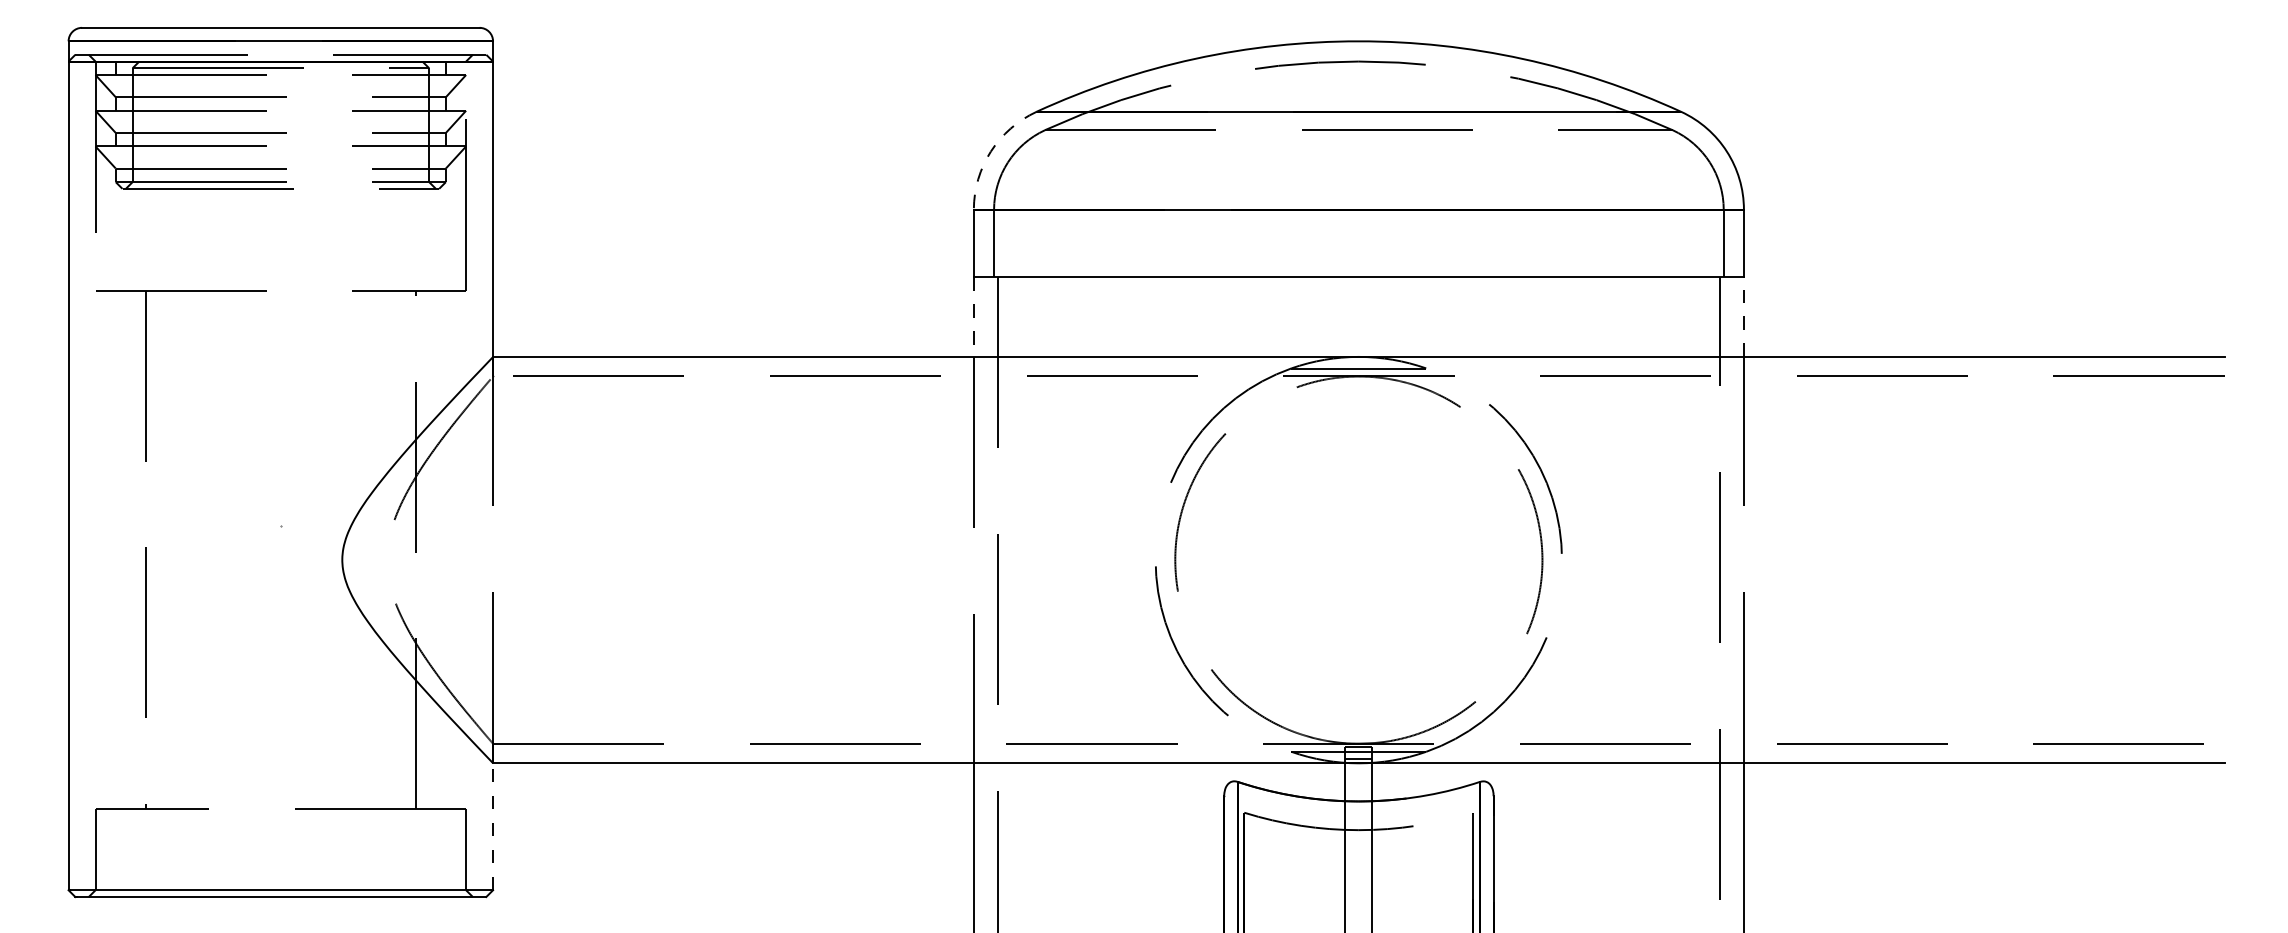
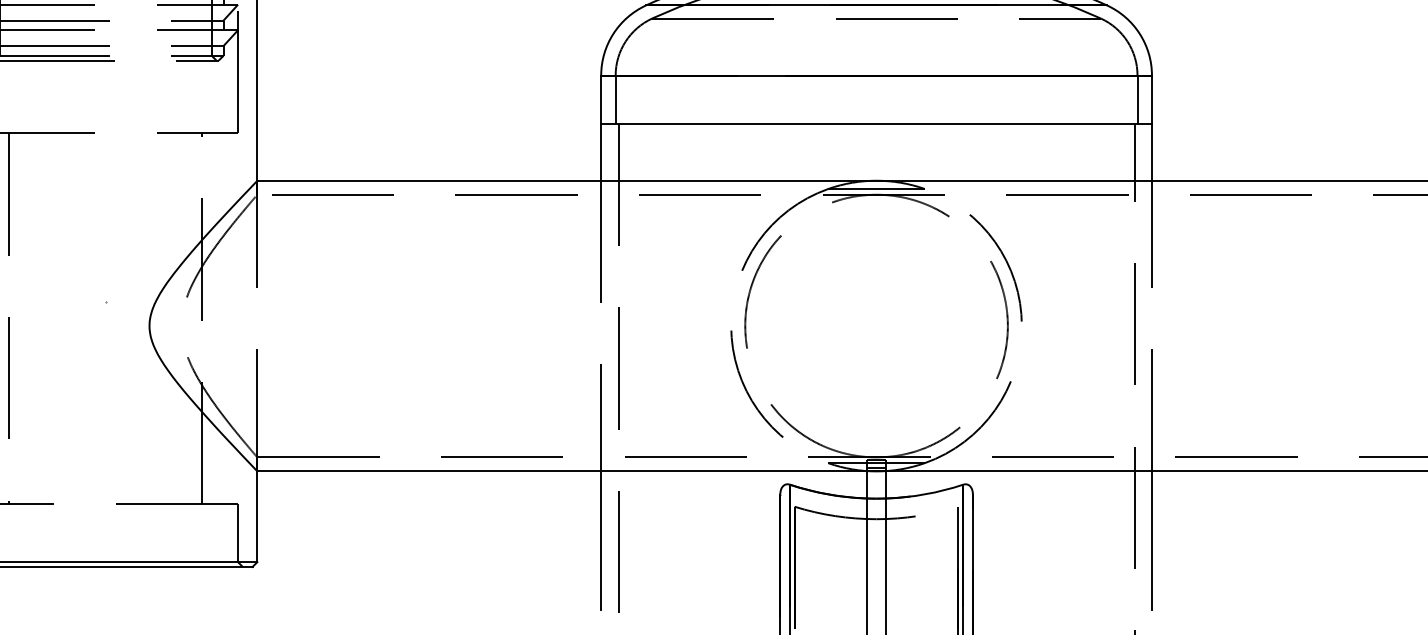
arc: (990, 151) -> (613, 33), dashed -> solid
line: (973, 317) -> (600, 152), dashed -> solid
line: (1743, 317) -> (1151, 152), dashed -> solid
line: (493, 826) -> (257, 516), dashed -> solid

